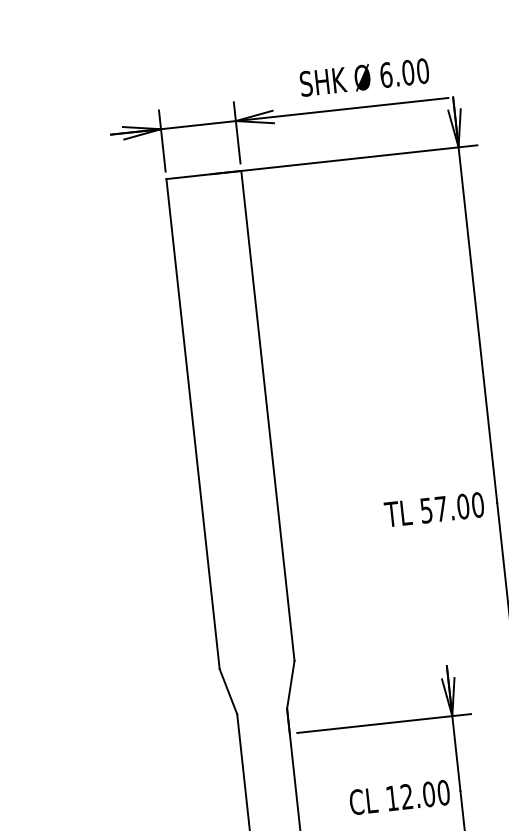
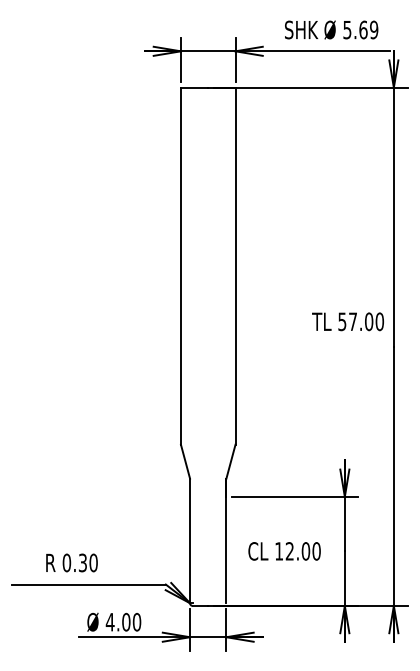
text: (404, 72) -> (360, 29), 6.00 -> 5.69
text: (433, 509) -> (347, 321), moved
text: (399, 797) -> (284, 551), moved

